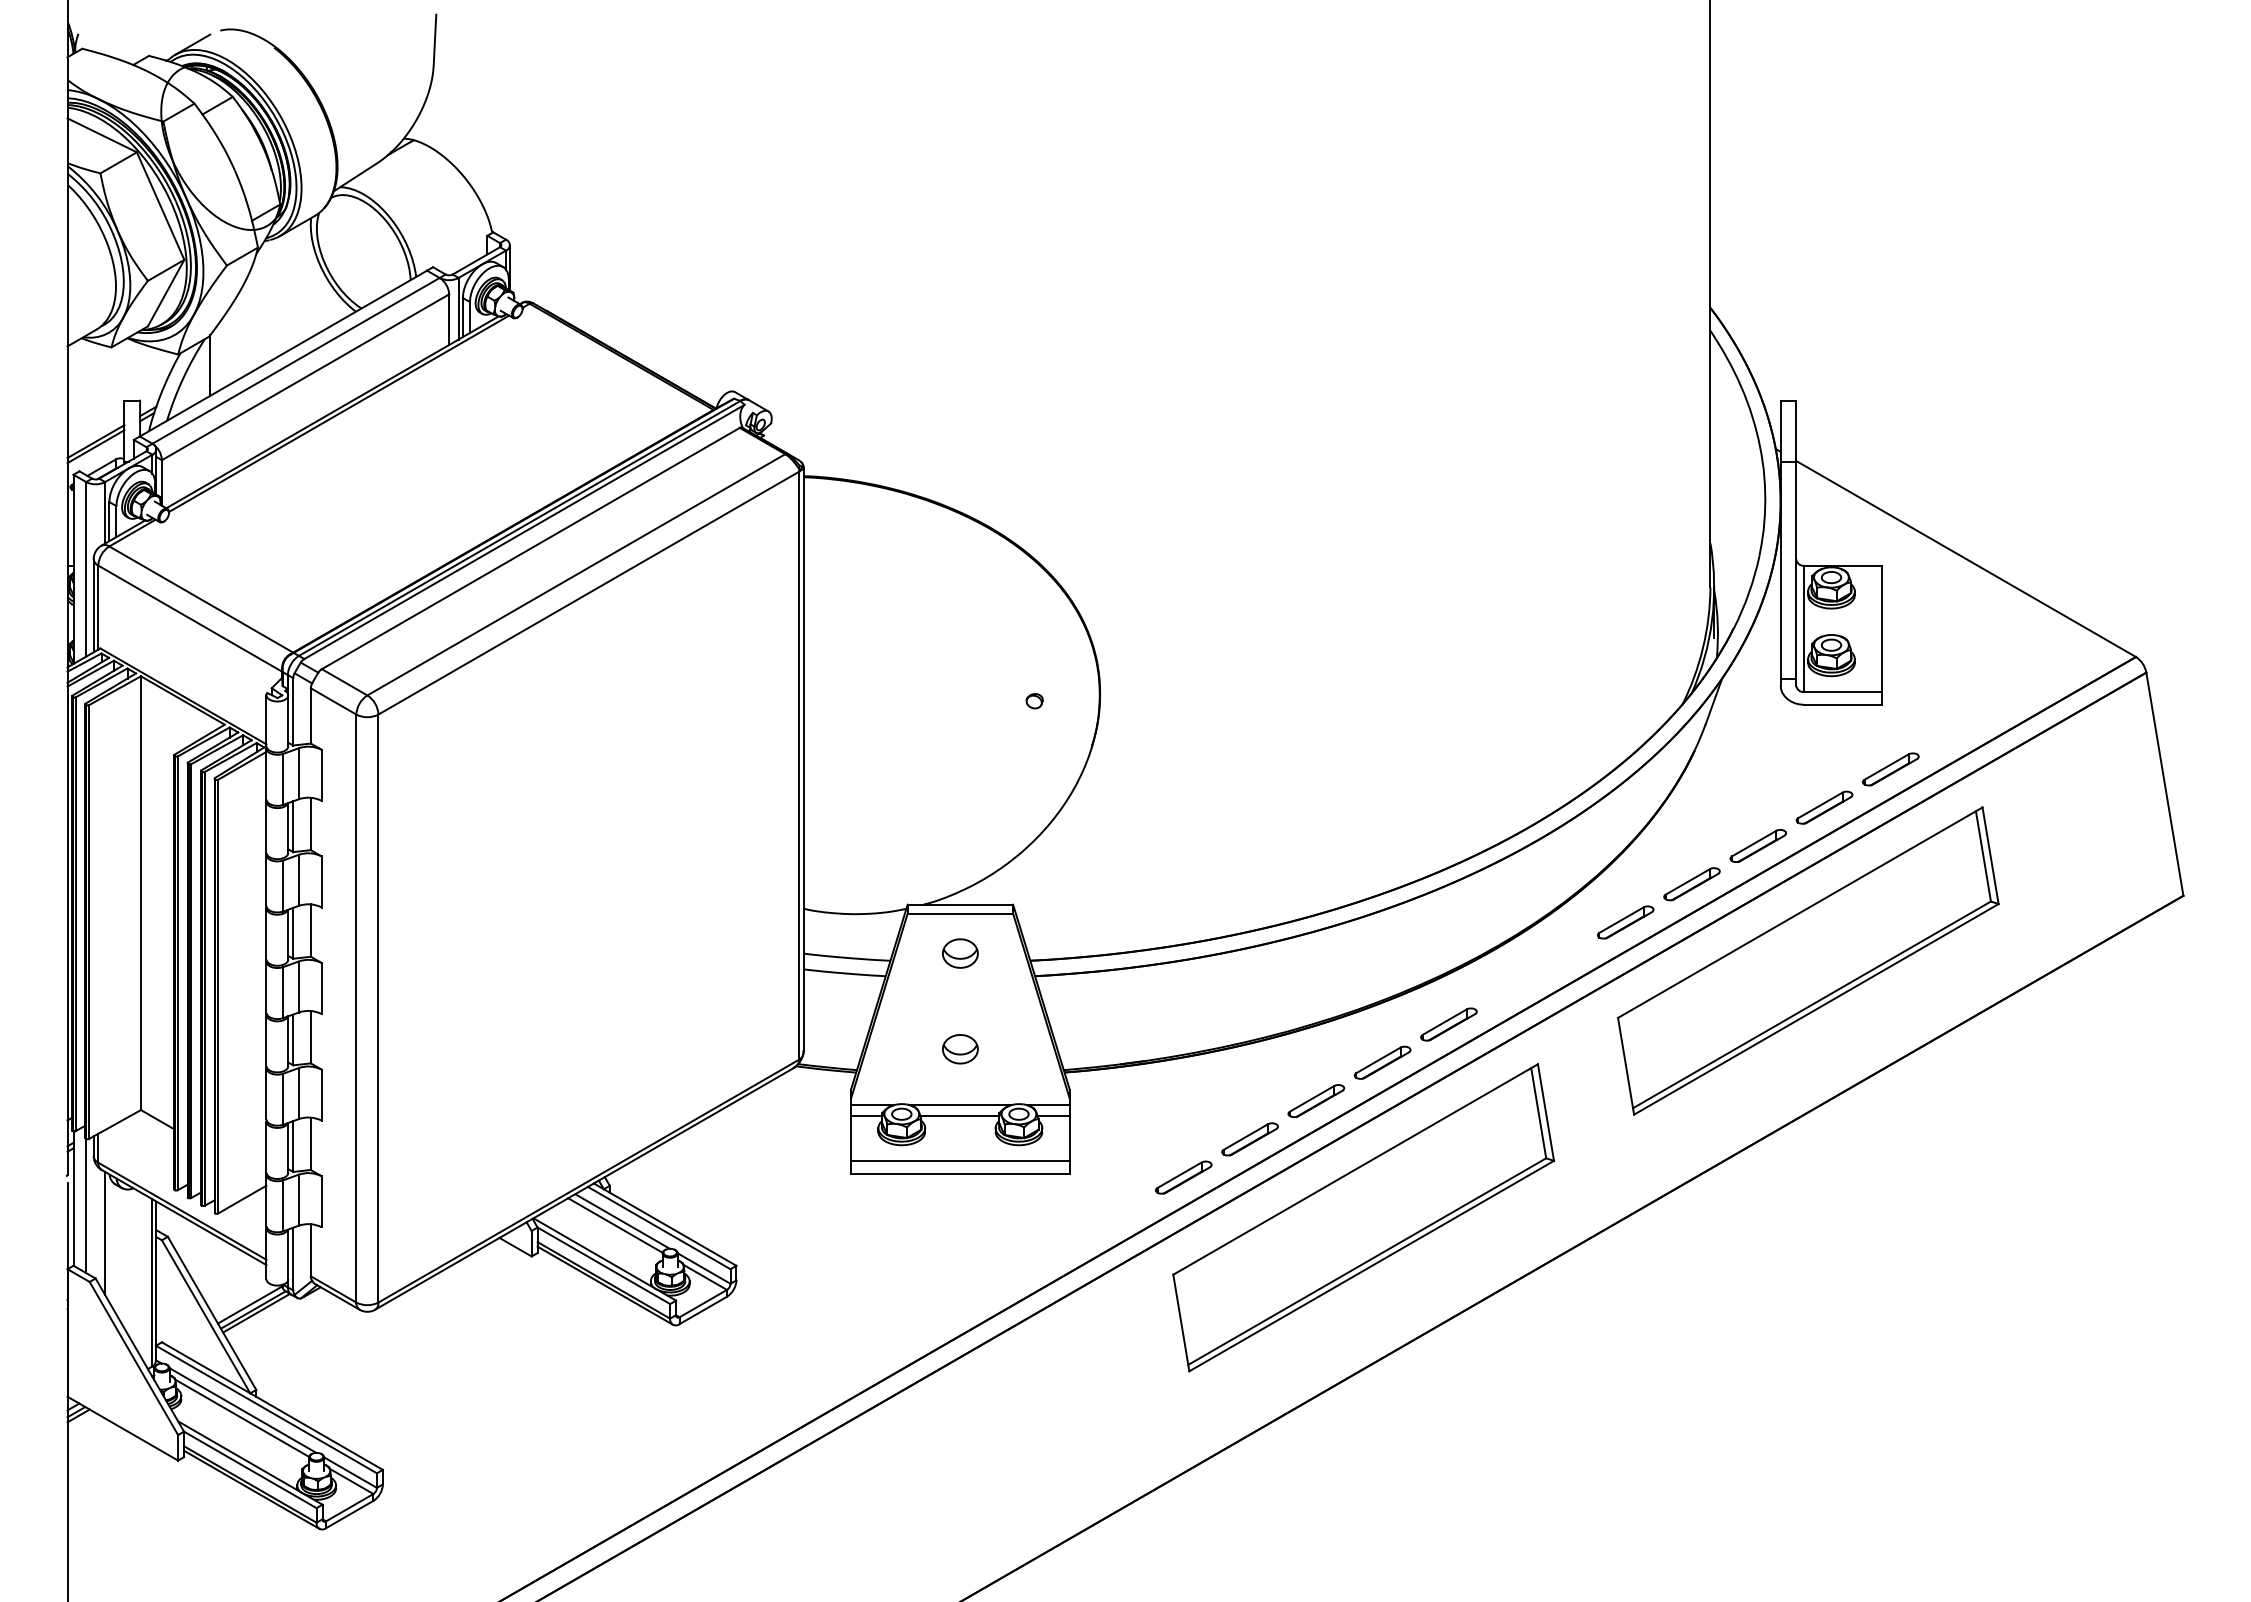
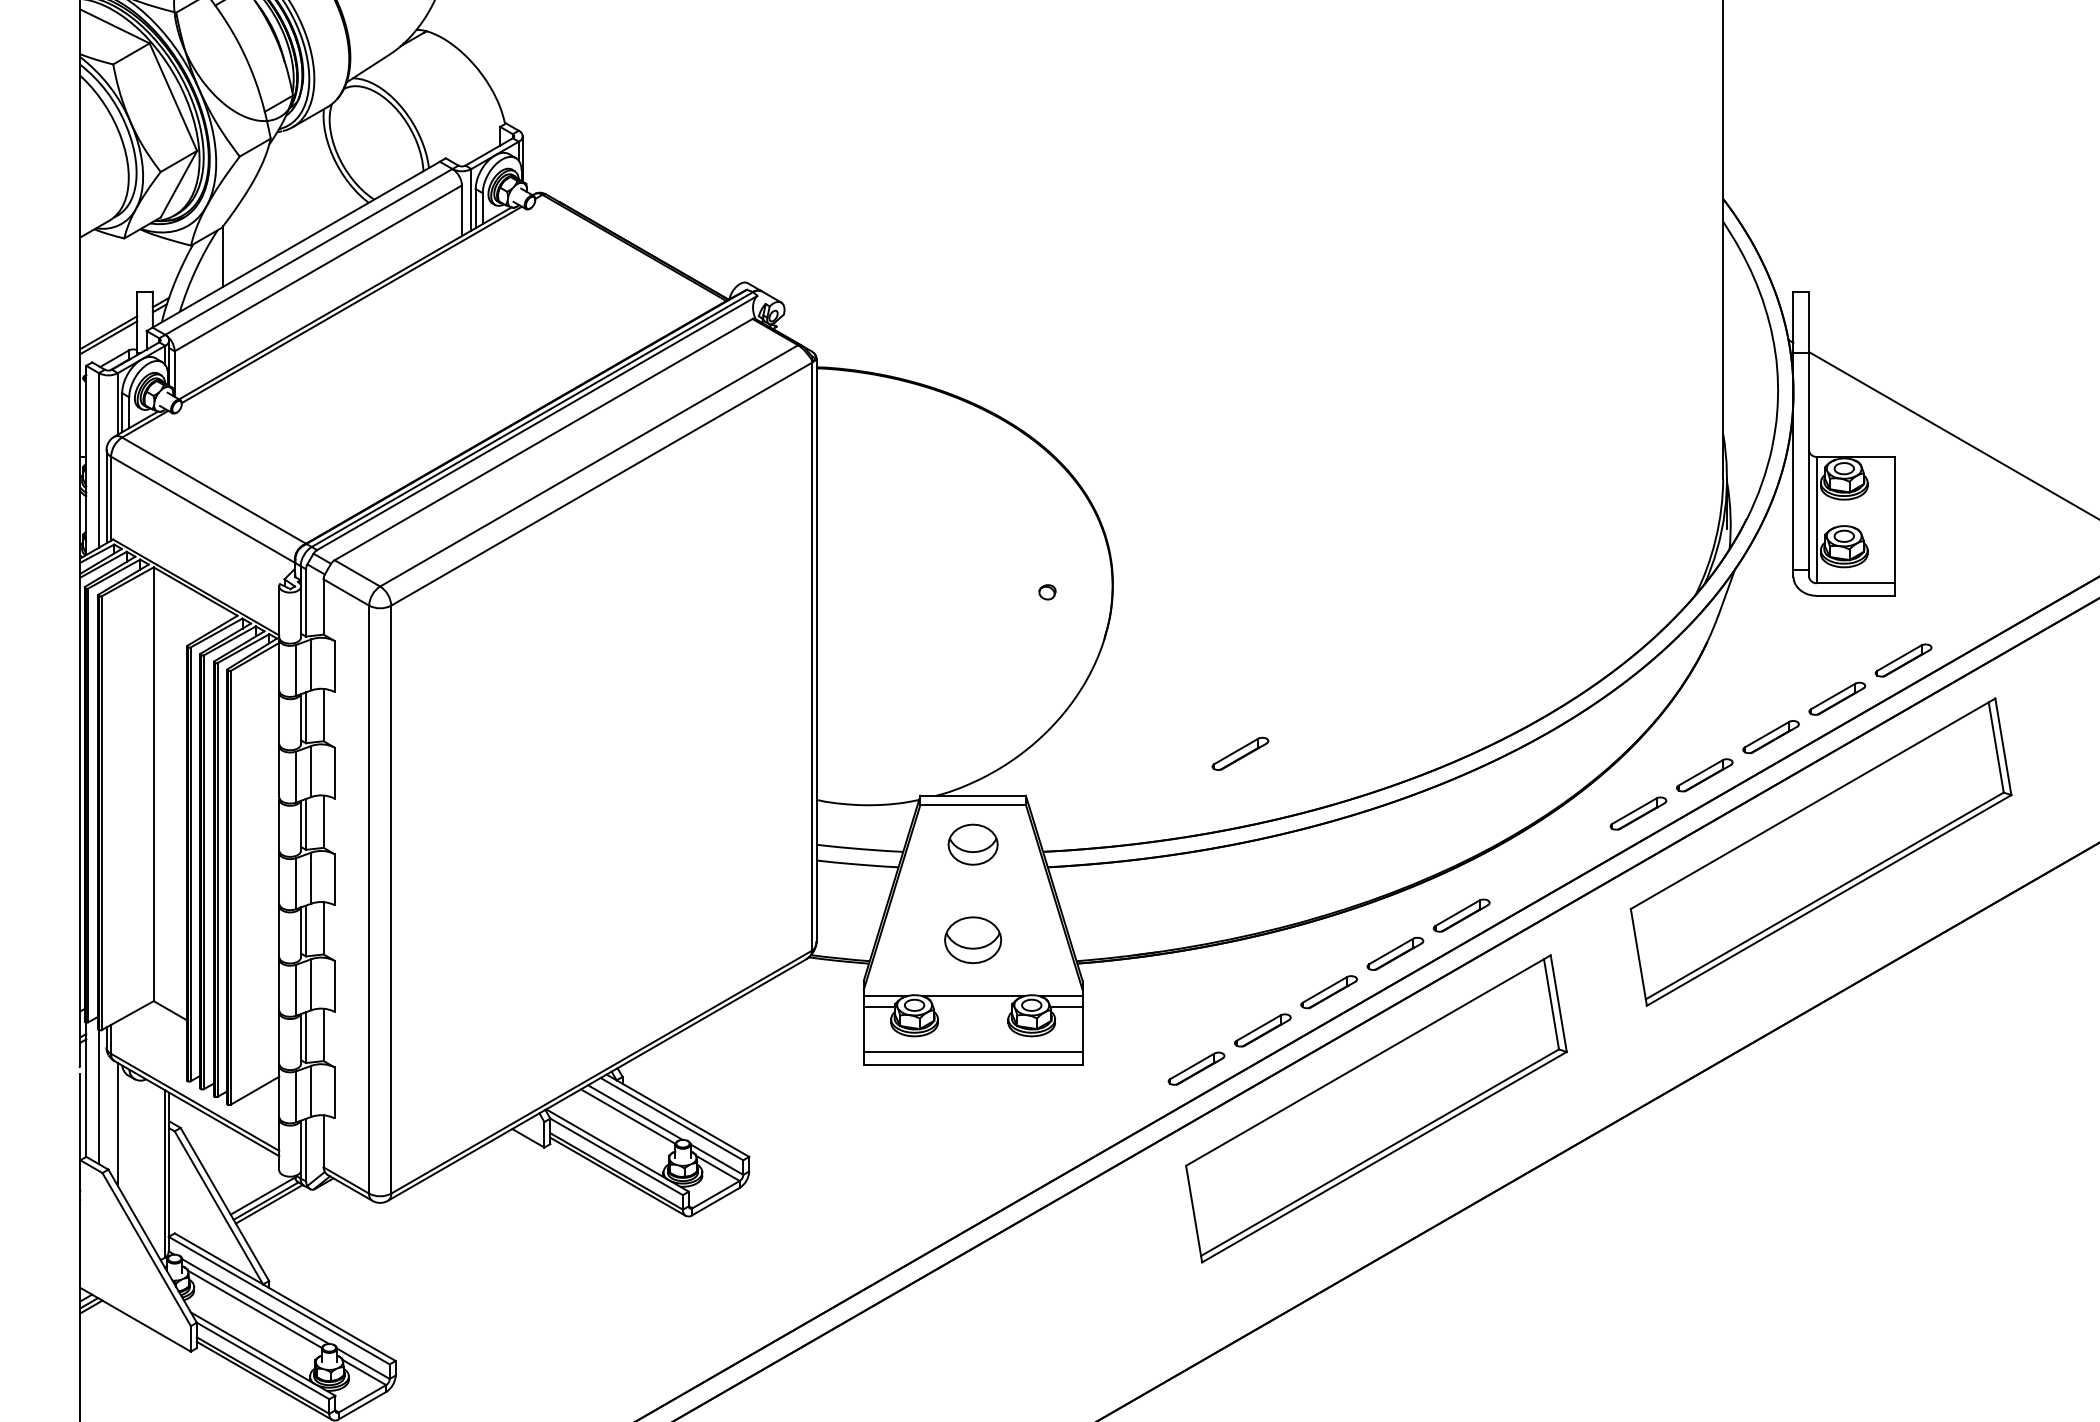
part: (1227, 862) -> (1240, 753), added
part: (960, 953) -> (973, 844), size x1.4
part: (960, 1049) -> (973, 940), size x1.6
line: (959, 1115) -> (972, 1006), removed

